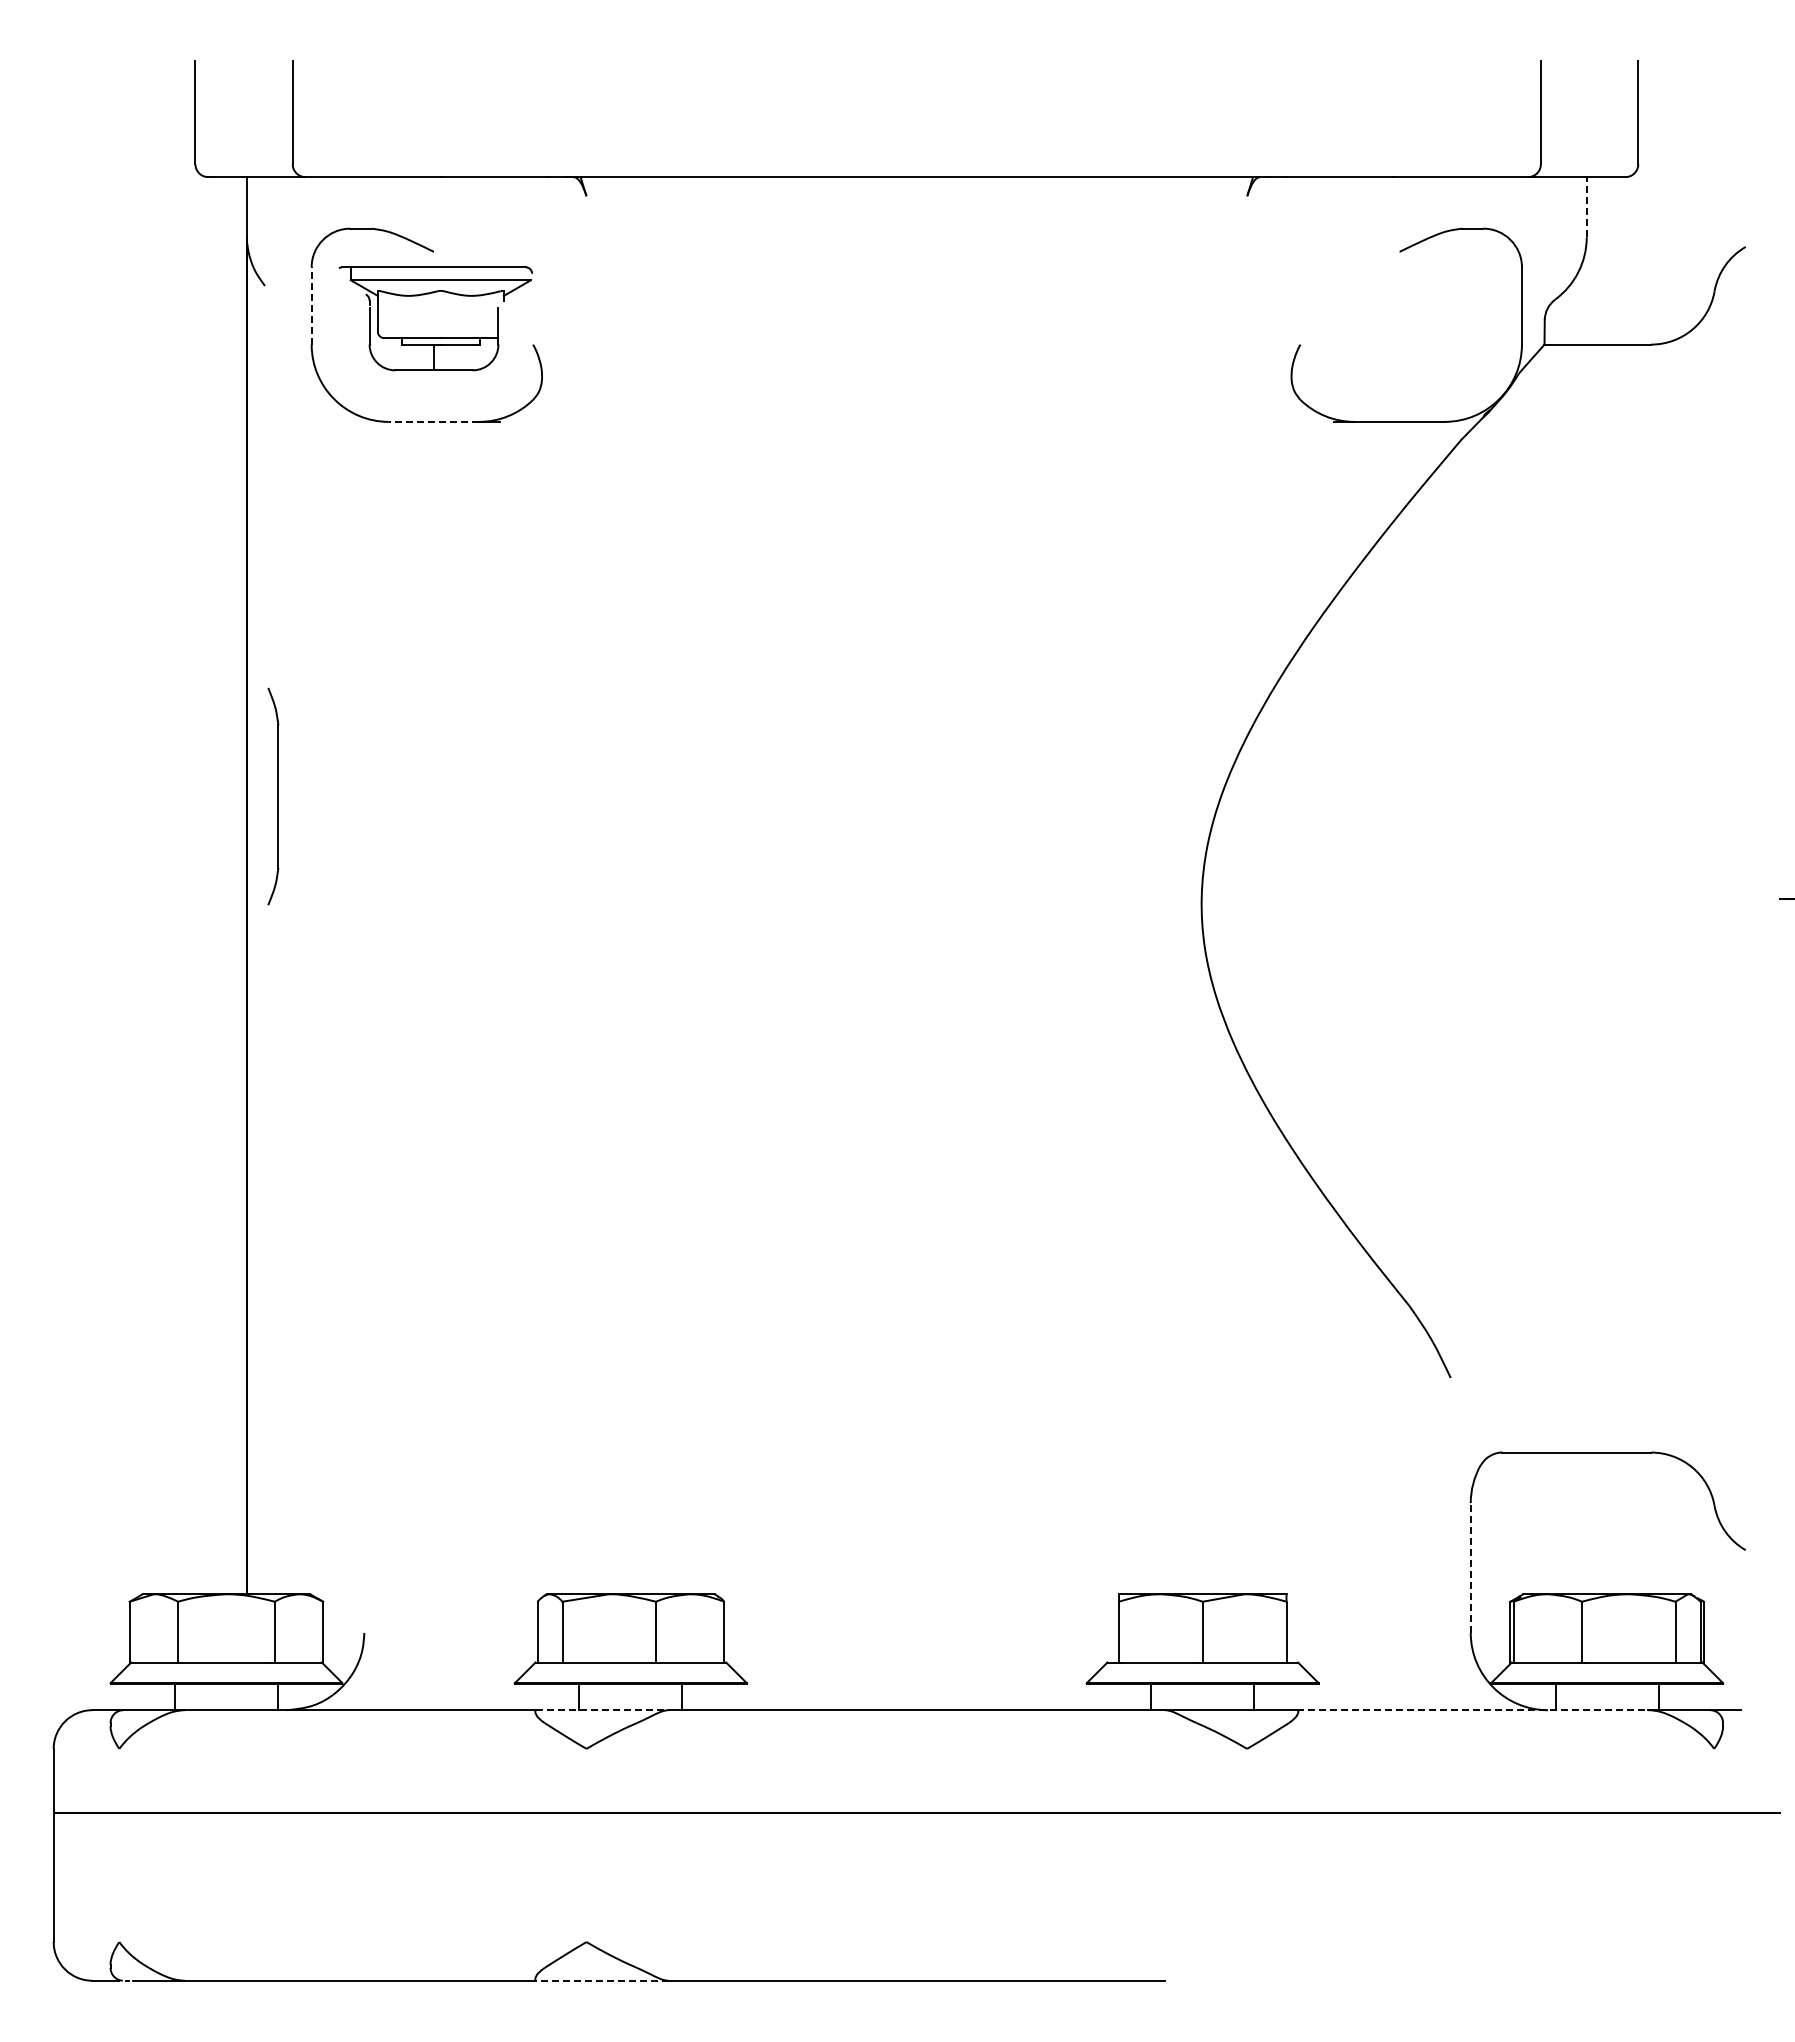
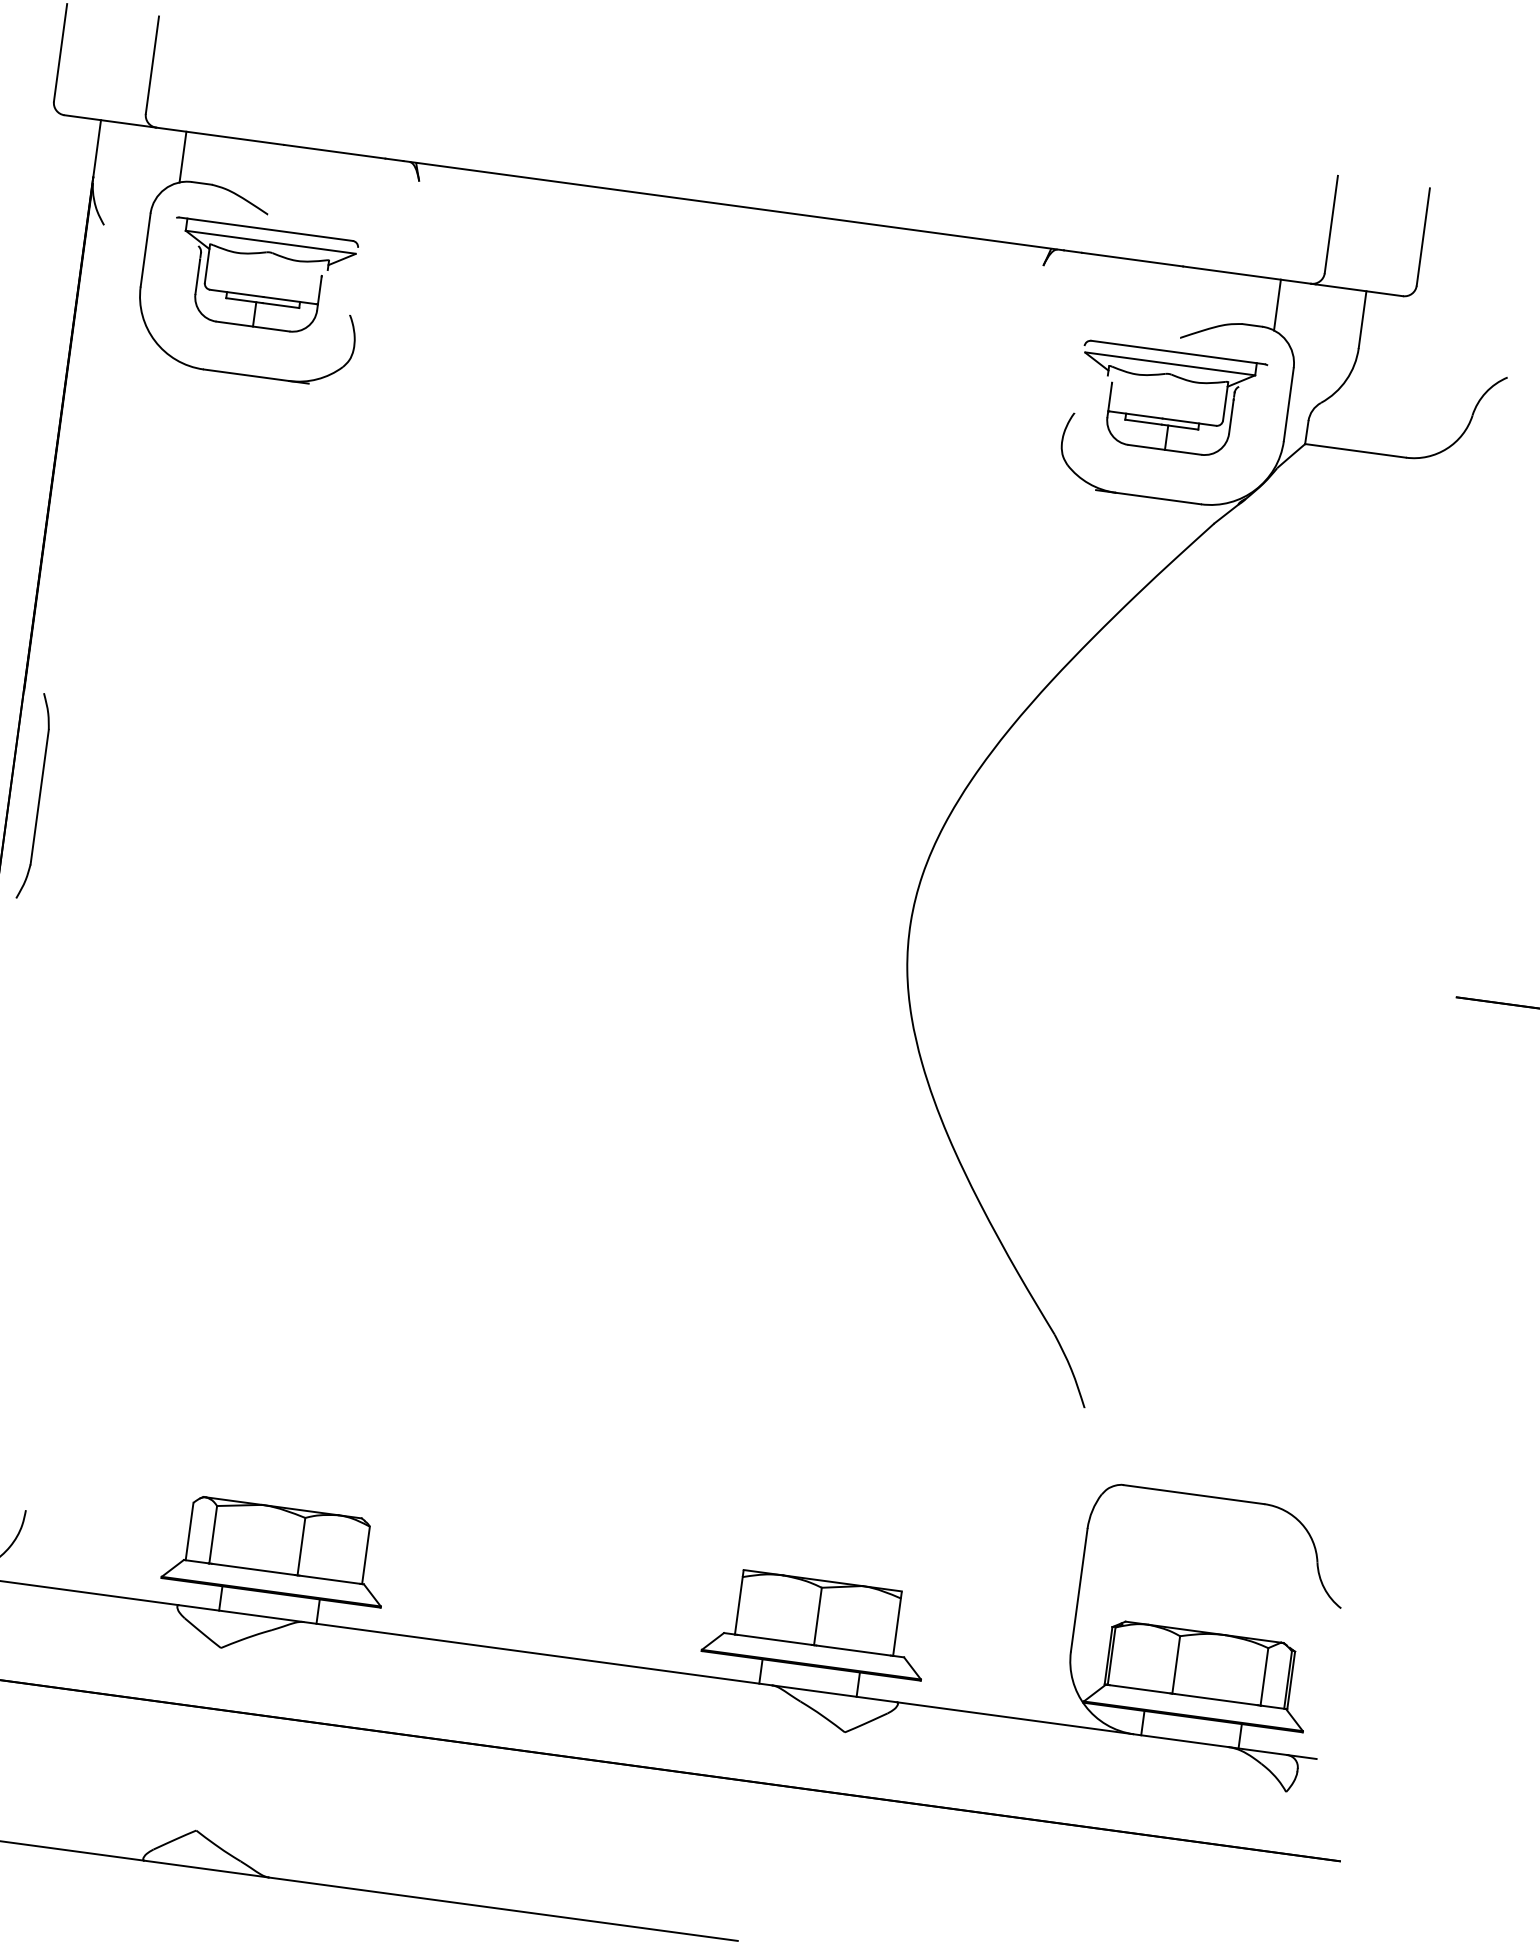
line: (337, 203) -> (183, 156), added
line: (1496, 203) -> (1277, 304), added
line: (1586, 206) -> (1362, 318), dashed -> solid
line: (311, 305) -> (145, 249), dashed -> solid
part: (1397, 337) -> (1167, 418), added
line: (433, 421) -> (245, 374), dashed -> solid
part: (273, 796) -> (35, 796), moved
line: (1470, 1568) -> (1078, 1590), dashed -> solid
line: (602, 1710) -> (240, 1613), dashed -> solid
line: (1472, 1710) -> (1062, 1724), dashed -> solid
line: (601, 1980) -> (205, 1868), dashed -> solid

